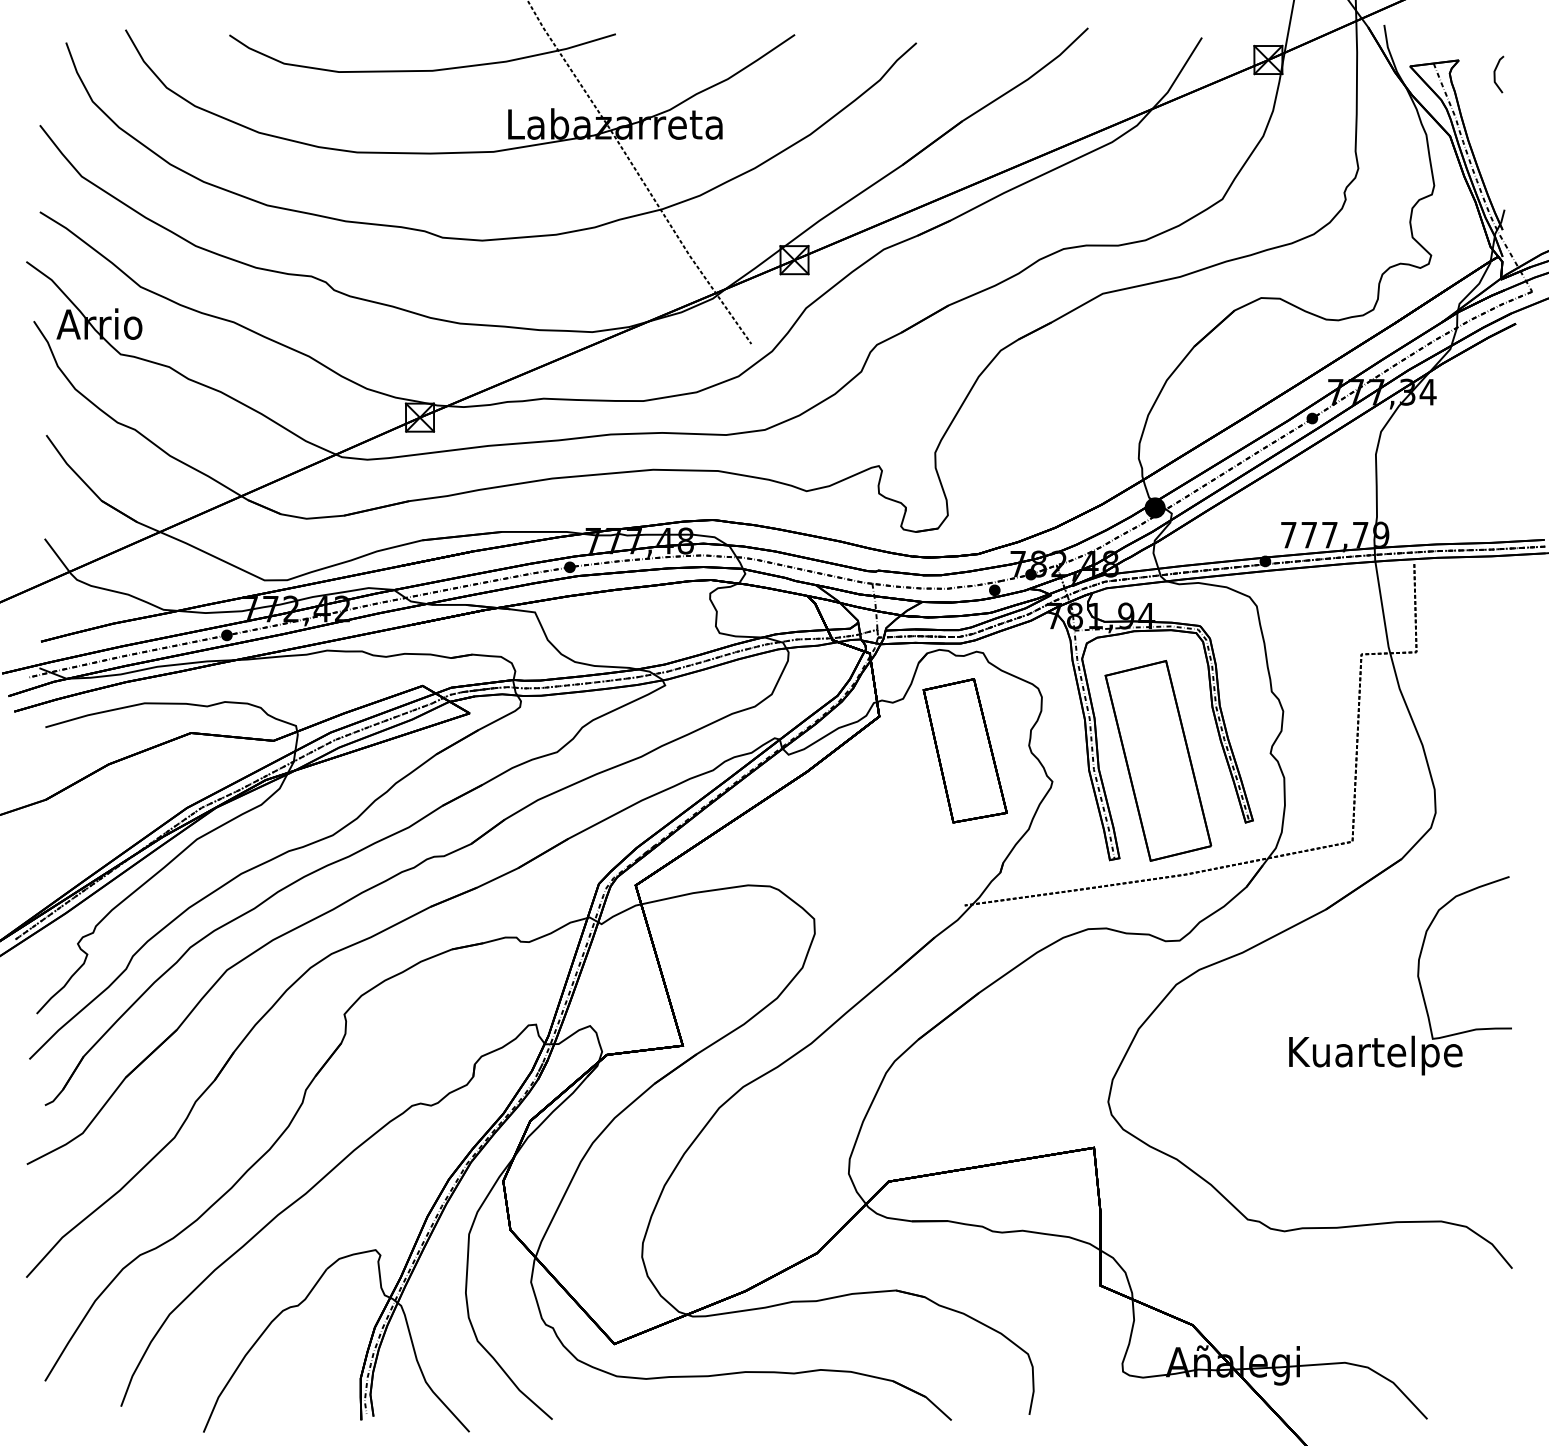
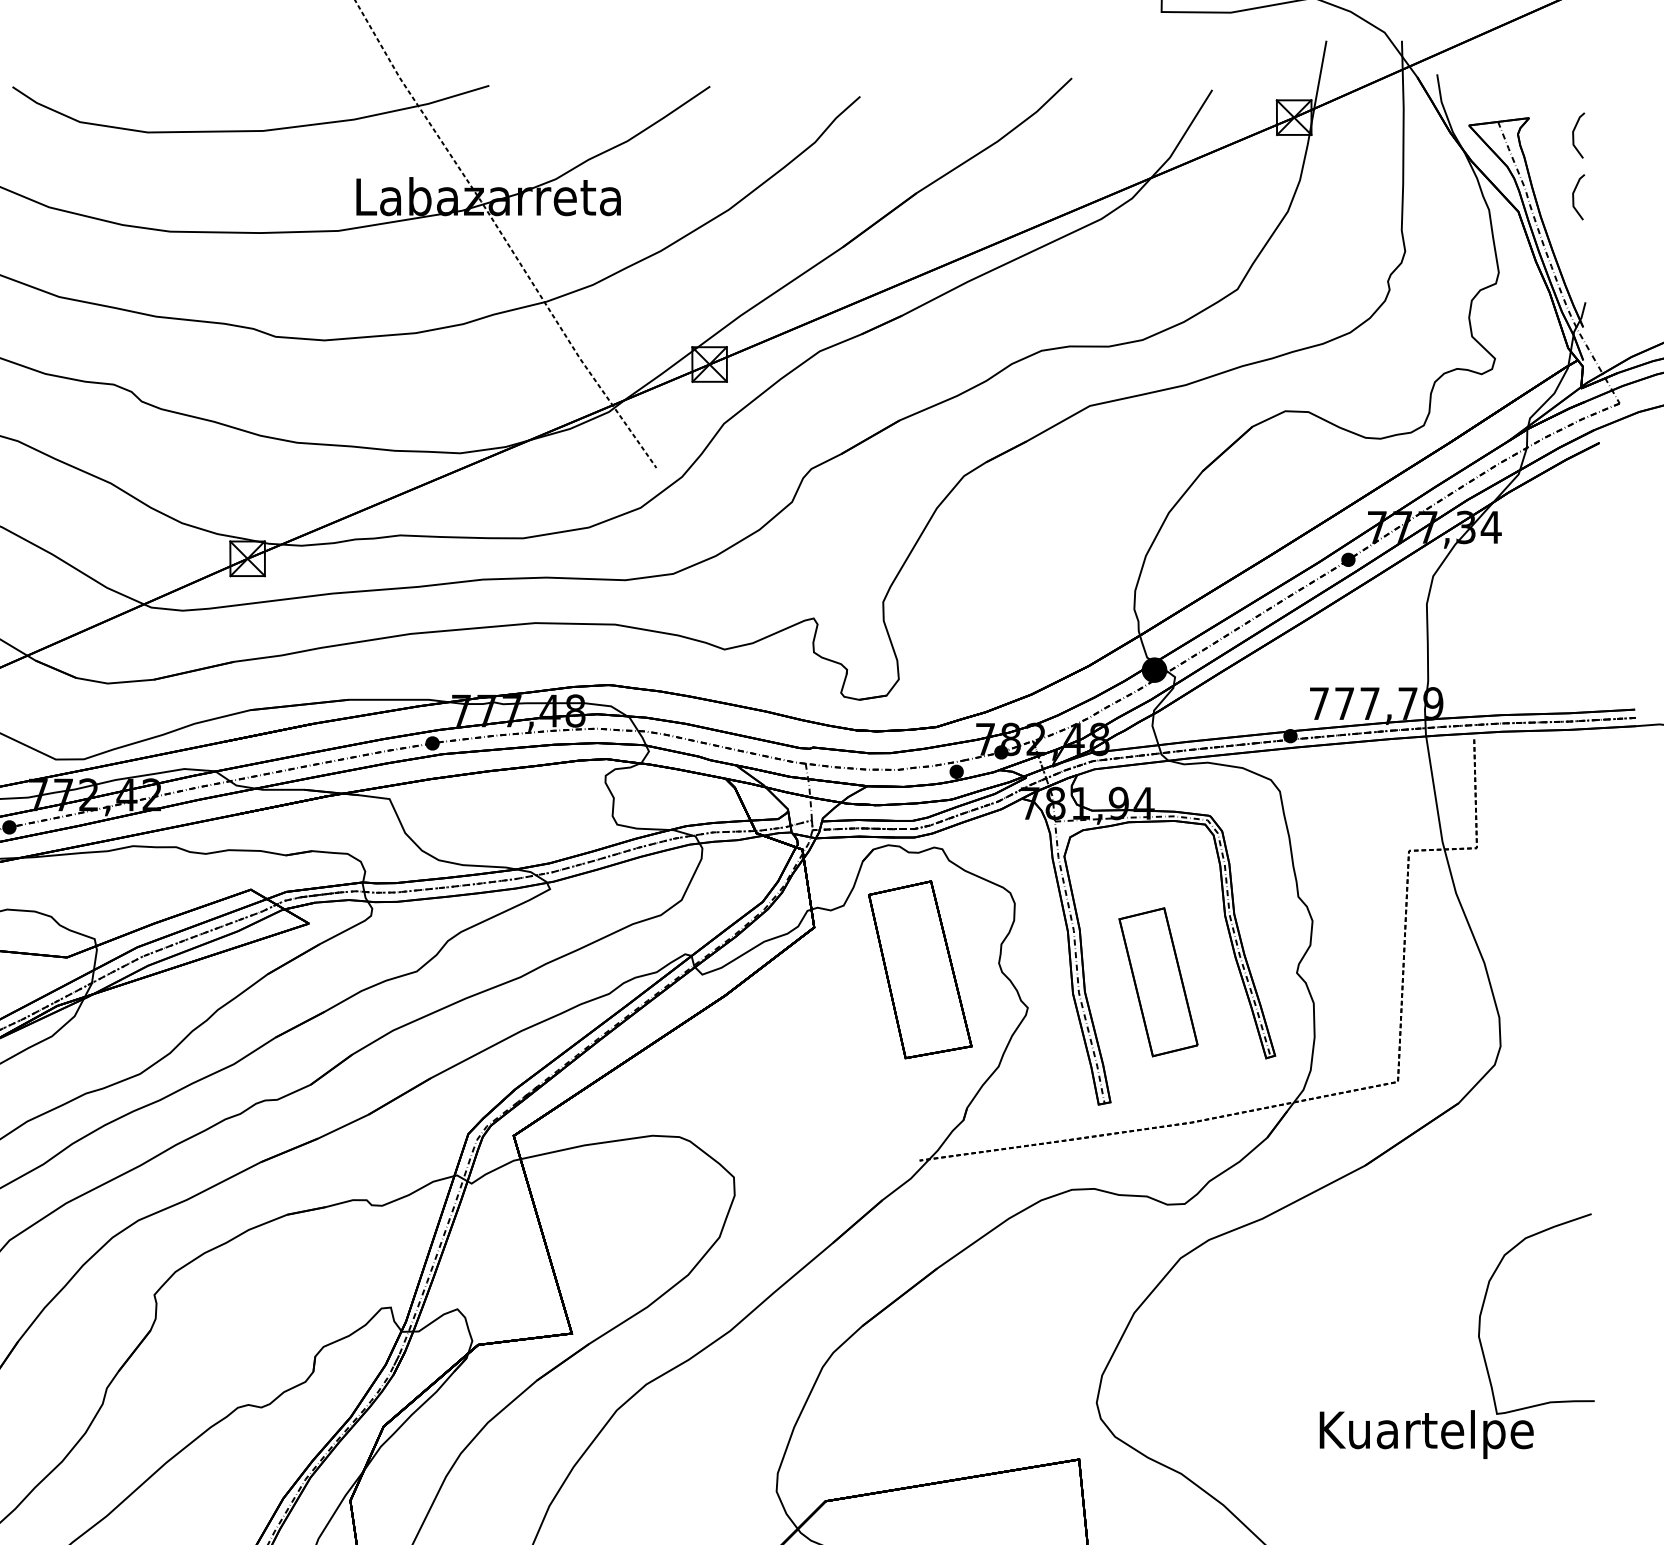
line: (1495, 124) -> (1574, 197), added
part: (1158, 760) -> (1158, 981), size x0.6
part: (1417, 975) -> (1478, 1335), moved

